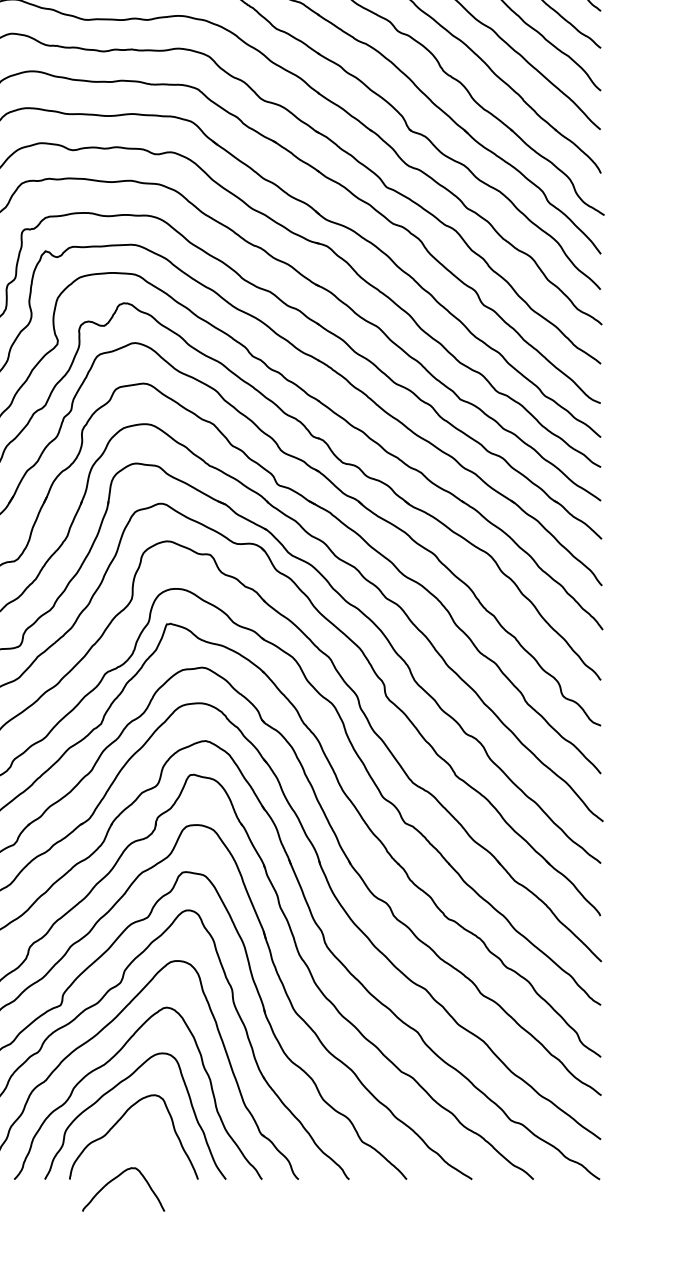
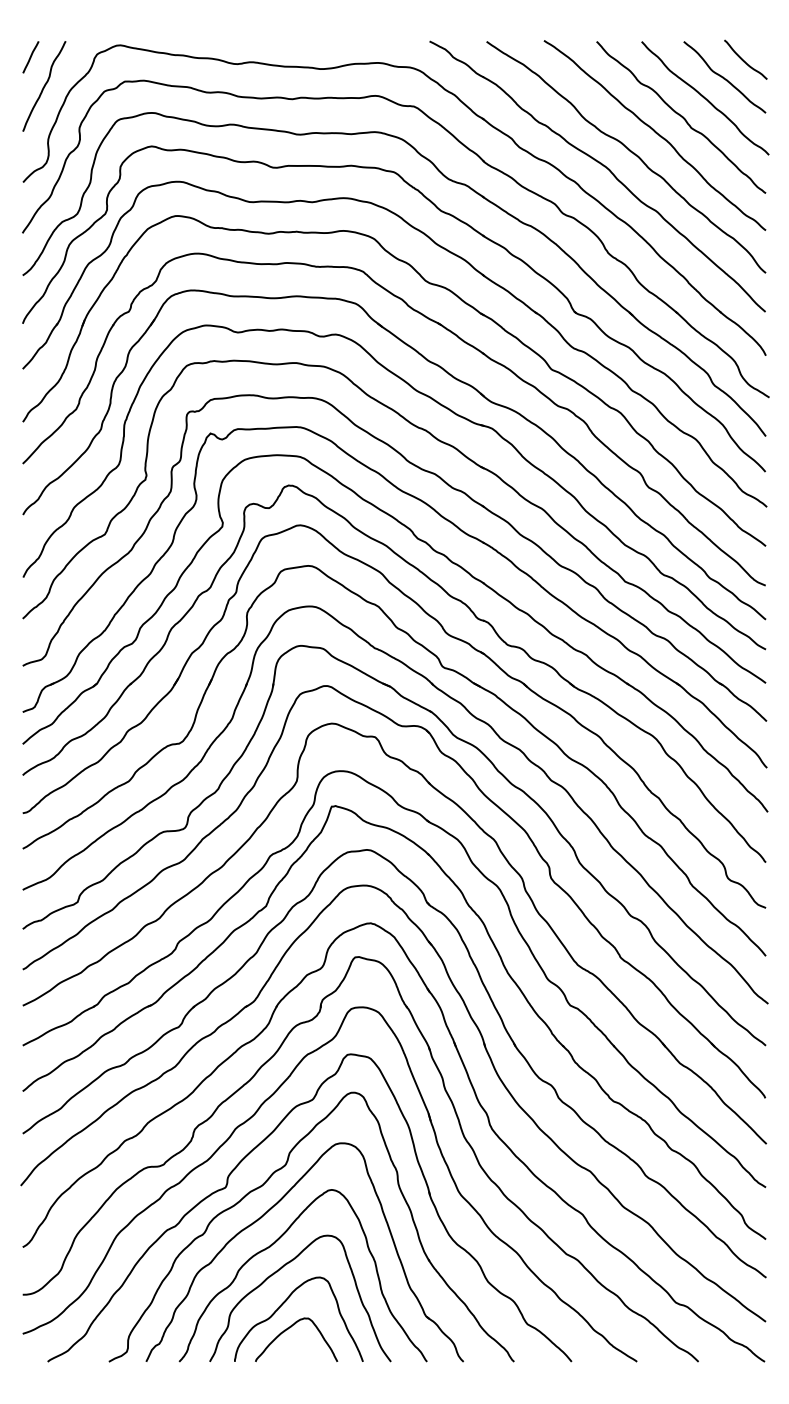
curve: (114, 1180) -> (287, 1330), moved

